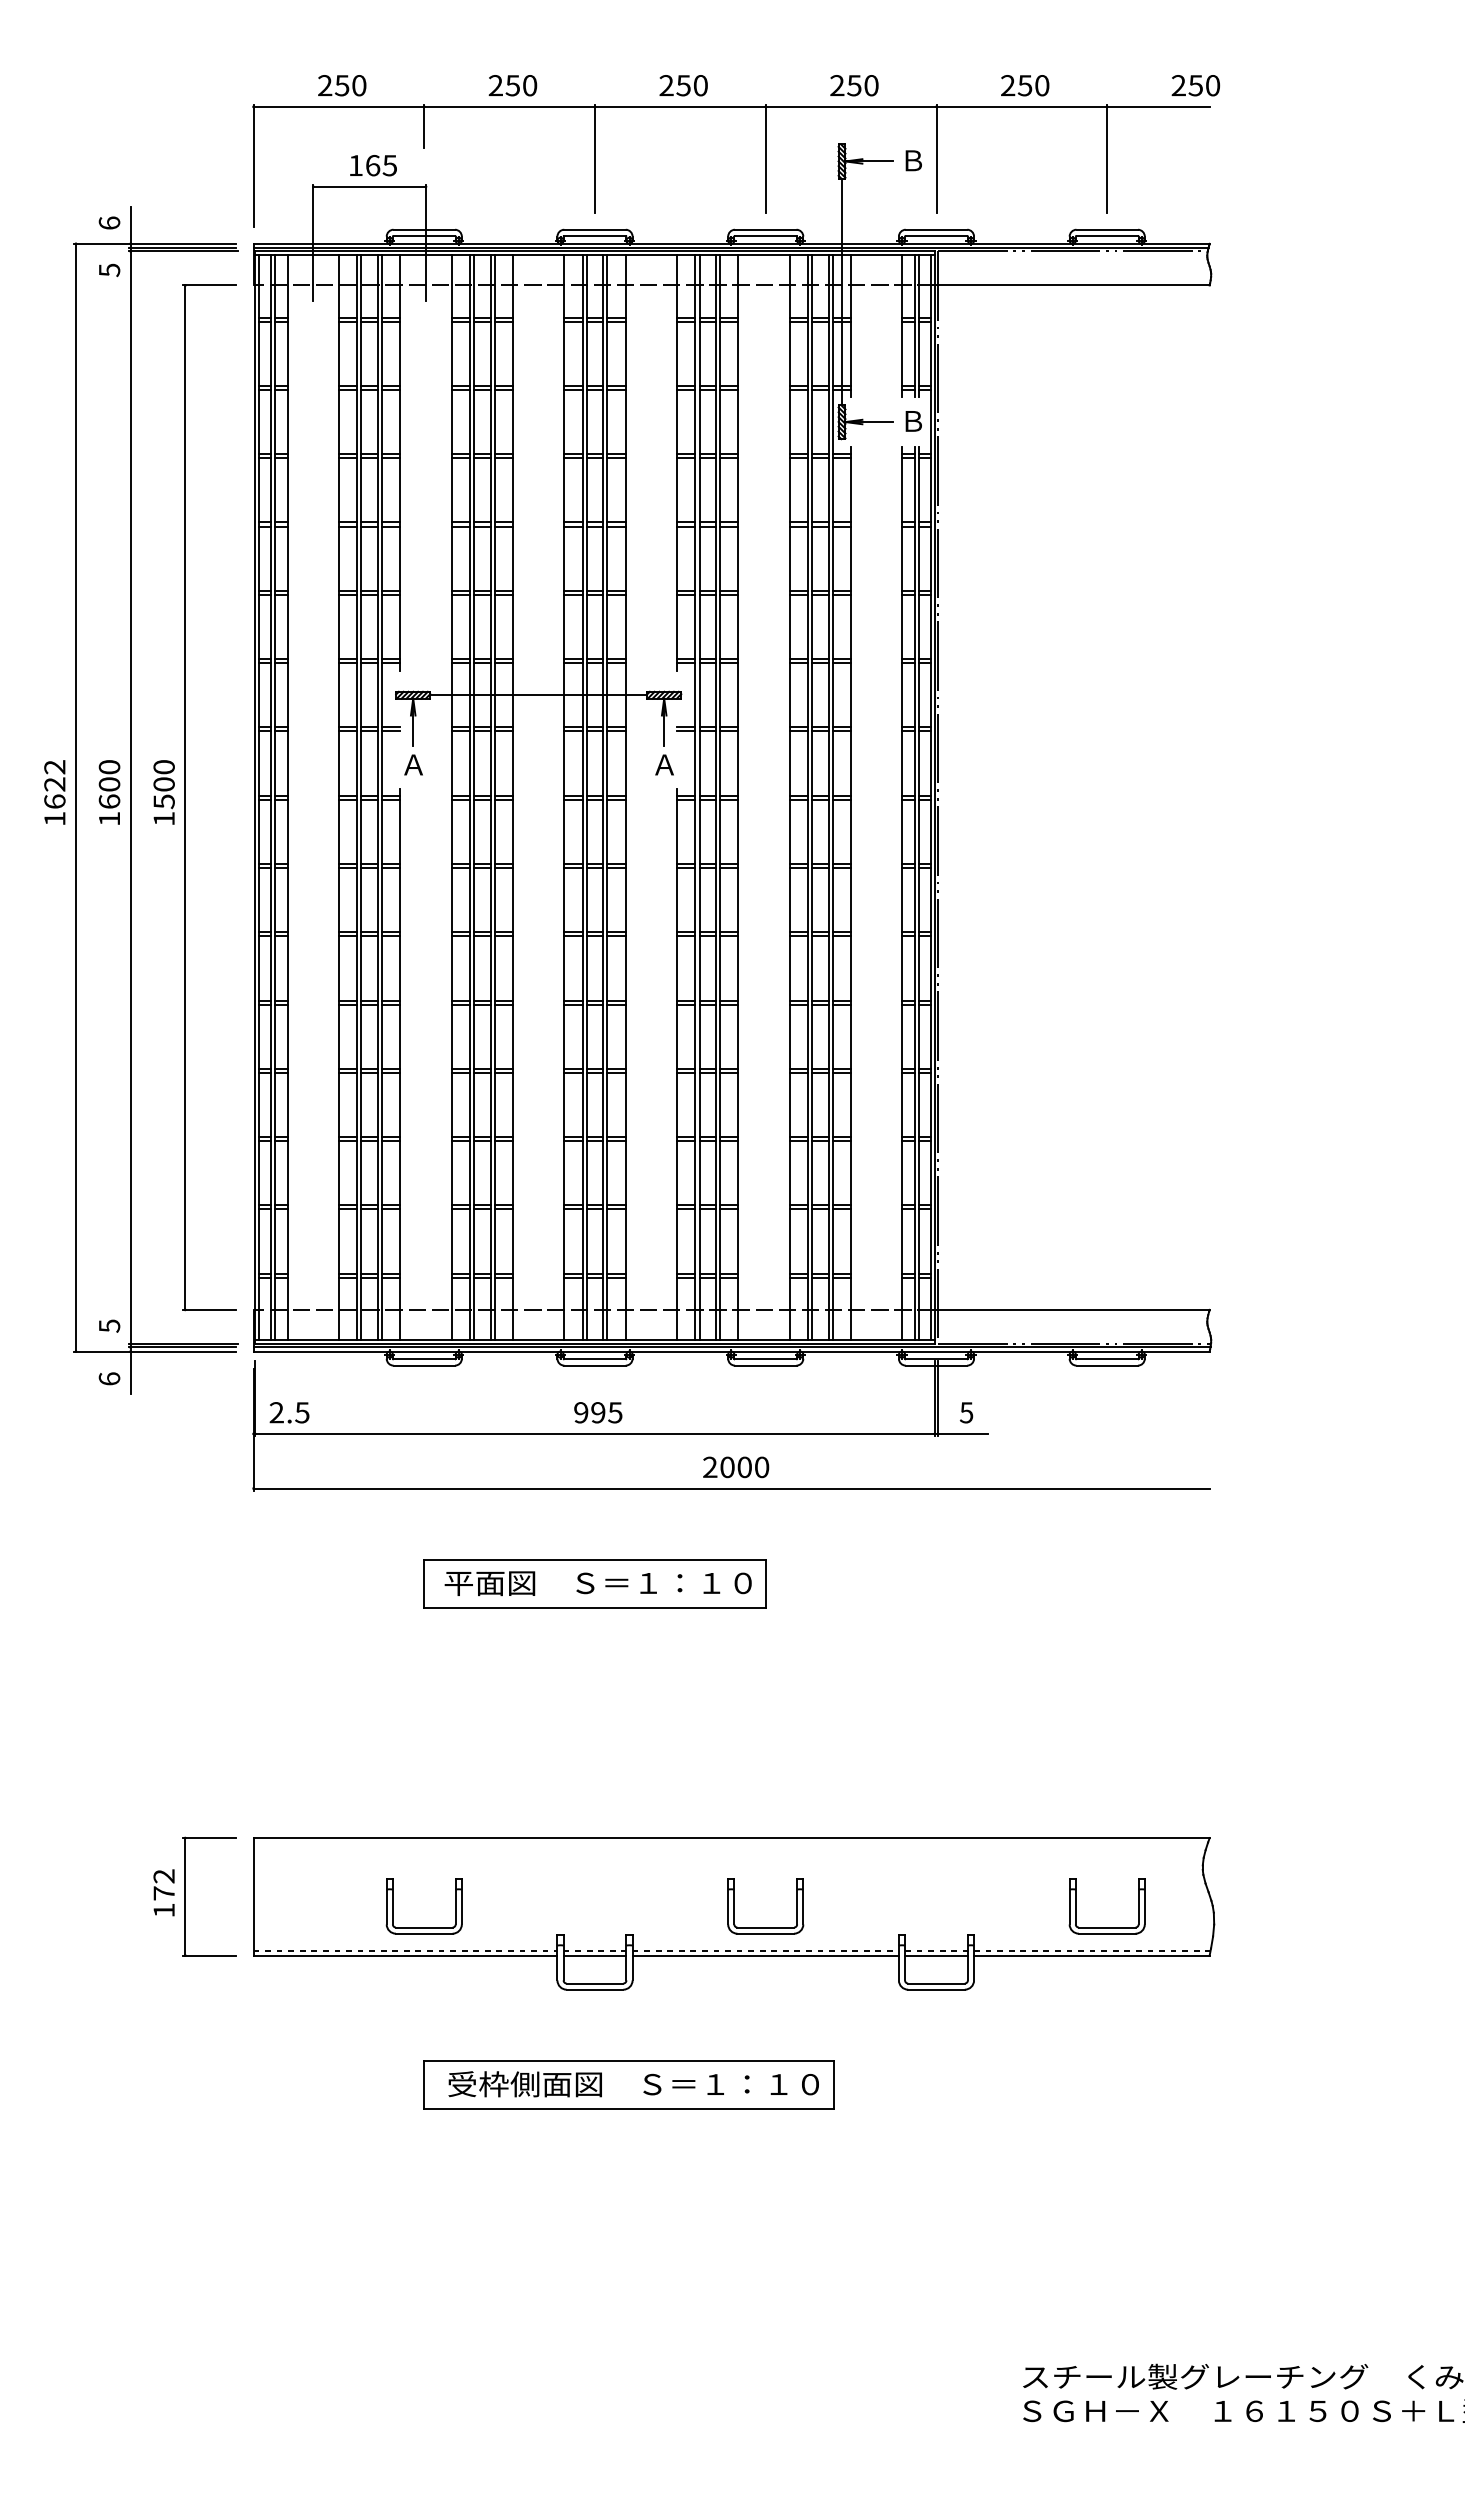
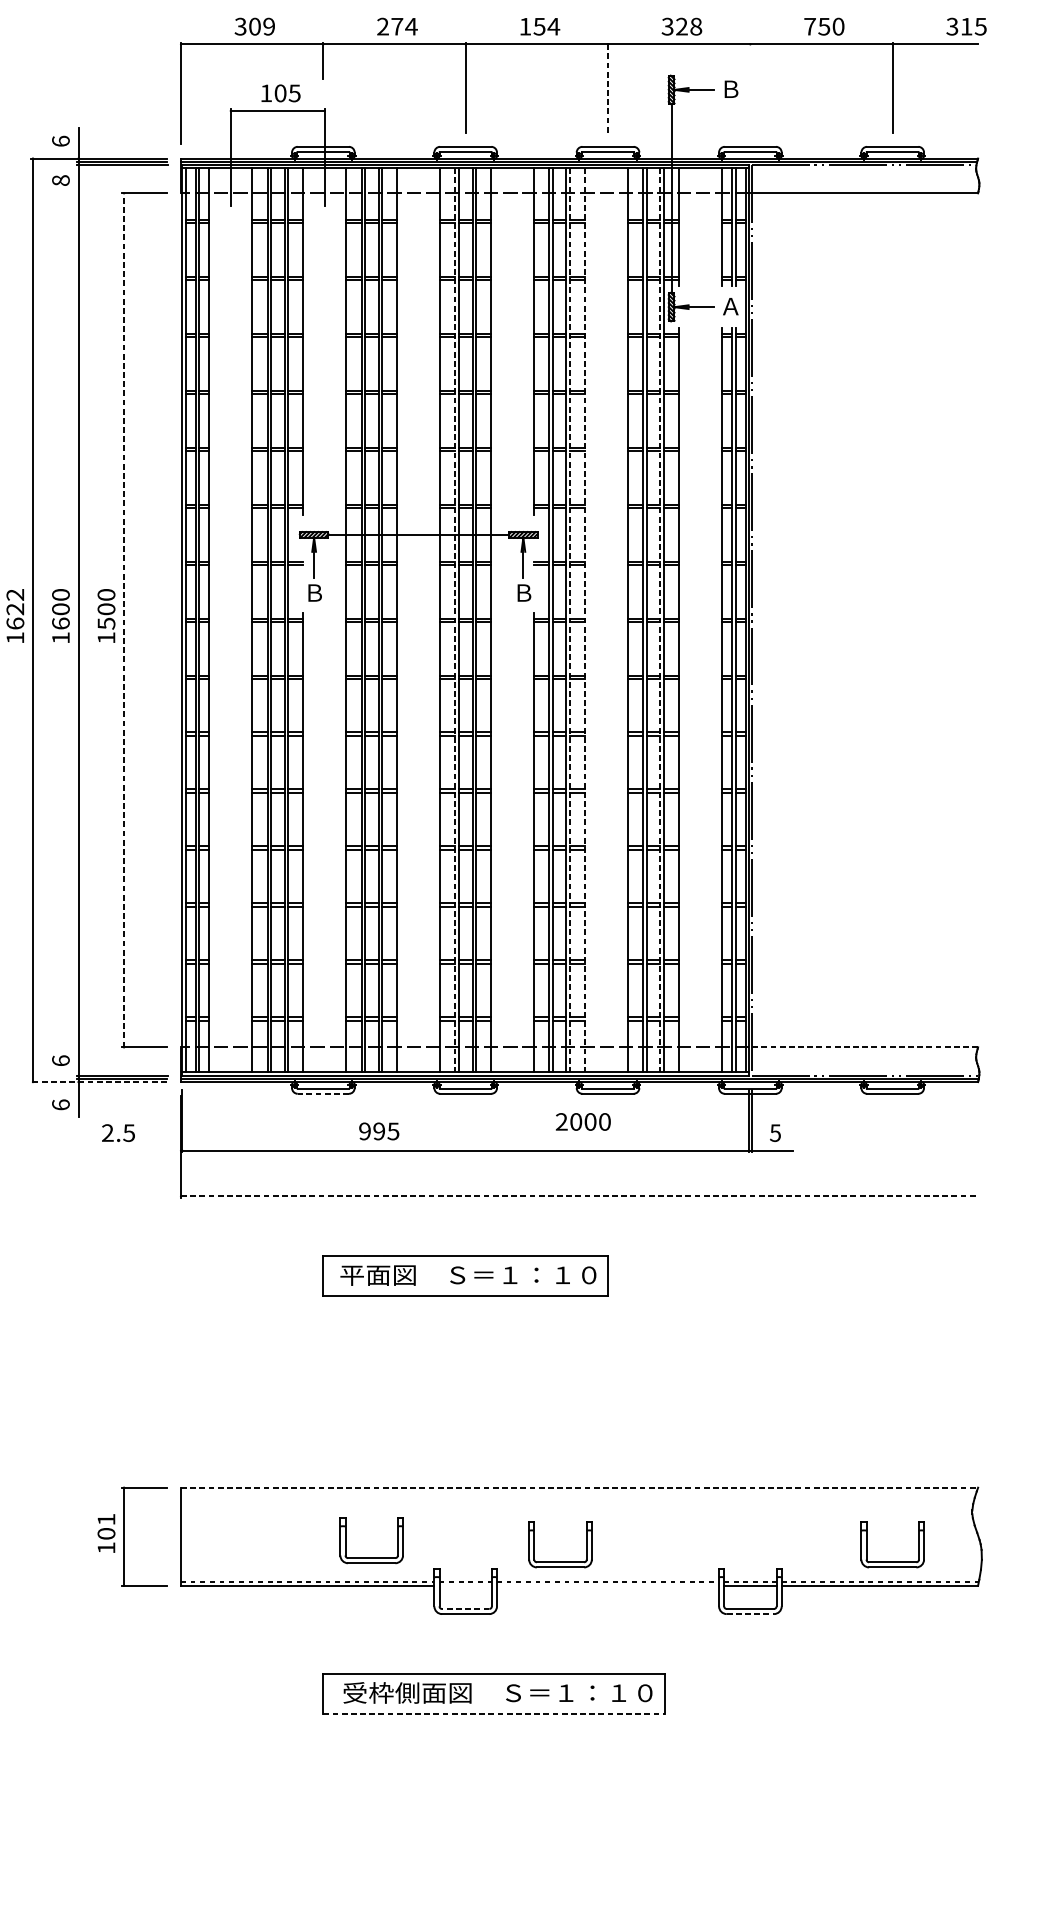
text: (341, 85) -> (254, 26), 250 -> 309
text: (521, 85) -> (404, 26), 250 -> 274
text: (683, 85) -> (539, 26), 250 -> 154
text: (854, 85) -> (682, 26), 250 -> 328
text: (1008, 85) -> (810, 26), 250 -> 750
text: (1195, 85) -> (966, 26), 250 -> 315
line: (765, 158) -> (607, 87), solid -> dashed
line: (936, 158) -> (750, 87), removed
text: (373, 165) -> (281, 93), 165 -> 105
text: (109, 270) -> (60, 180), 5 -> 8
text: (912, 421) -> (730, 306), Ｂ -> Ａ
text: (413, 764) -> (314, 592), Ａ -> Ｂ
text: (664, 764) -> (523, 592), Ａ -> Ｂ
line: (185, 797) -> (124, 620), solid -> dashed
line: (582, 798) -> (455, 621), solid -> dashed
line: (720, 798) -> (570, 621), solid -> dashed
line: (738, 798) -> (585, 621), solid -> dashed
line: (828, 798) -> (660, 621), solid -> dashed
line: (1071, 1309) -> (862, 1047), solid -> dashed
text: (109, 1325) -> (60, 1060), 5 -> 6
line: (154, 1351) -> (98, 1082), solid -> dashed
line: (424, 1365) -> (323, 1093), solid -> dashed
text: (289, 1412) -> (118, 1132), moved
text: (598, 1412) -> (379, 1131), moved
text: (736, 1467) -> (583, 1122), moved
line: (732, 1488) -> (580, 1196), solid -> dashed
line: (732, 1838) -> (580, 1488), solid -> dashed
text: (163, 1884) -> (105, 1526), 172 -> 101
part: (423, 1927) -> (371, 1558), moved
part: (765, 1927) -> (560, 1562), moved
line: (594, 1955) -> (465, 1585), removed
line: (765, 1955) -> (607, 1585), removed
line: (594, 1983) -> (465, 1608), solid -> dashed
line: (936, 1989) -> (750, 1613), solid -> dashed
line: (629, 2109) -> (494, 1713), solid -> dashed

